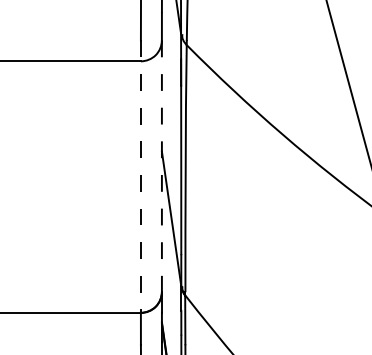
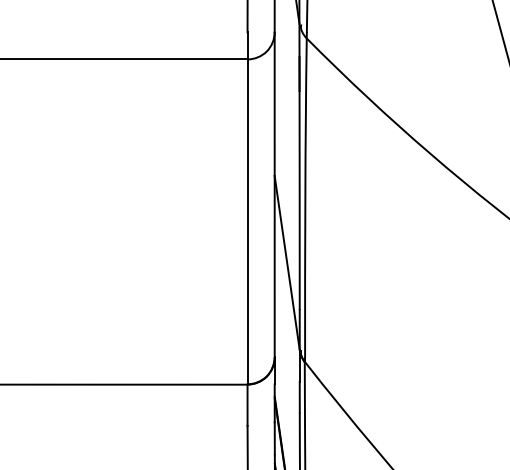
line: (161, 166) -> (274, 195), dashed -> solid
line: (140, 176) -> (247, 208), dashed -> solid

